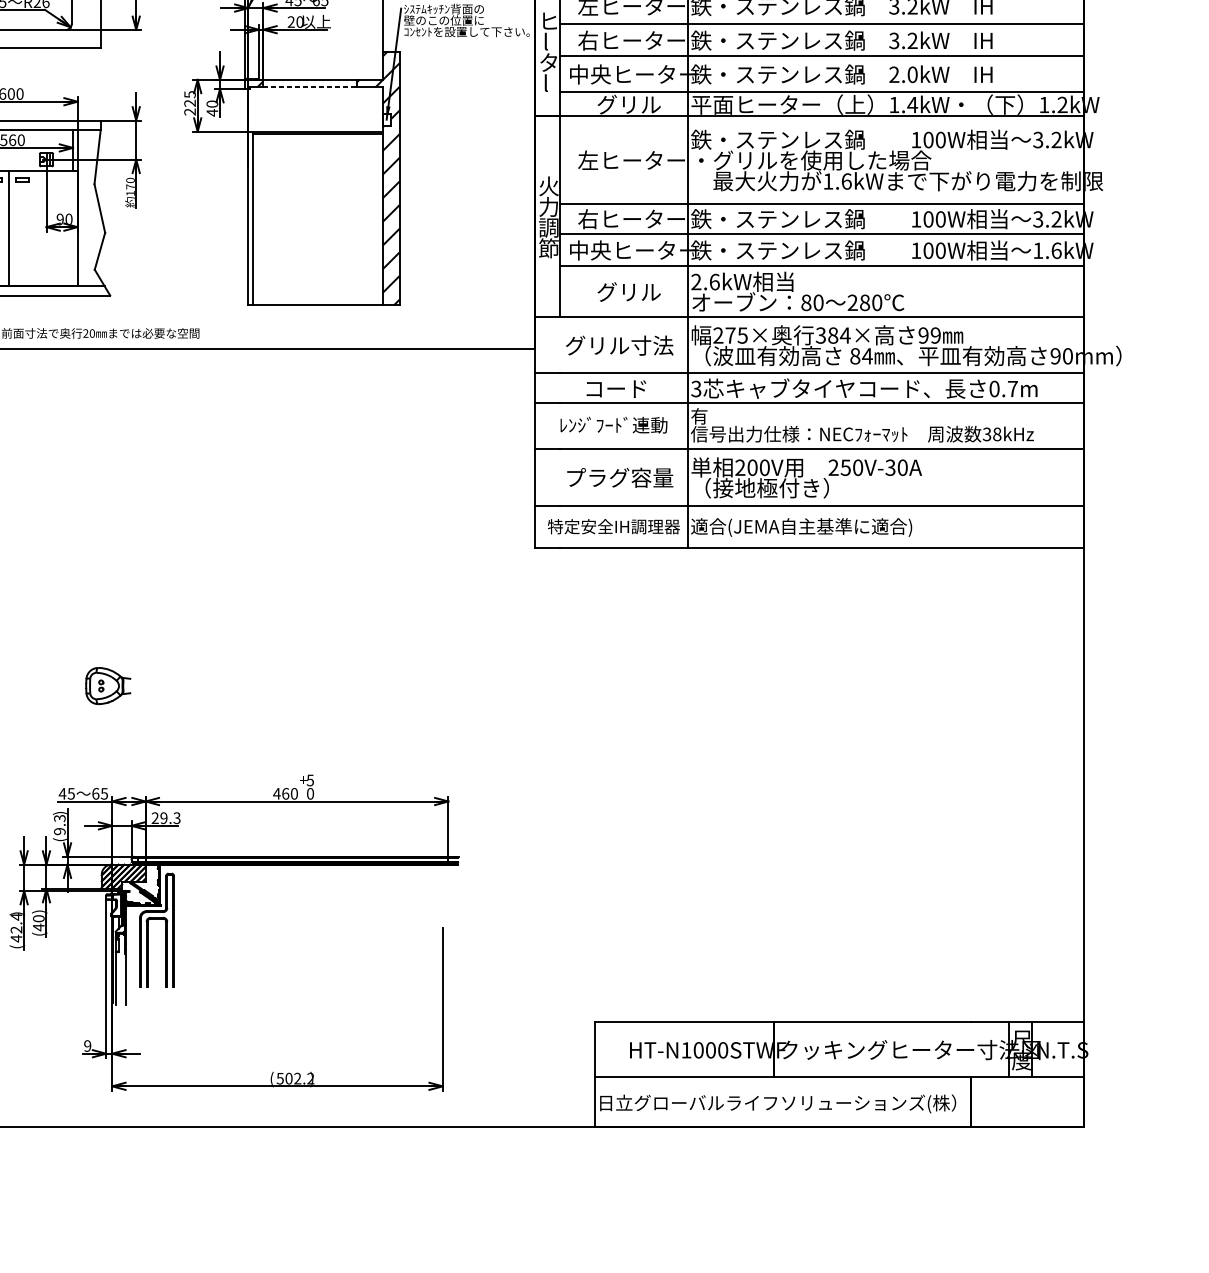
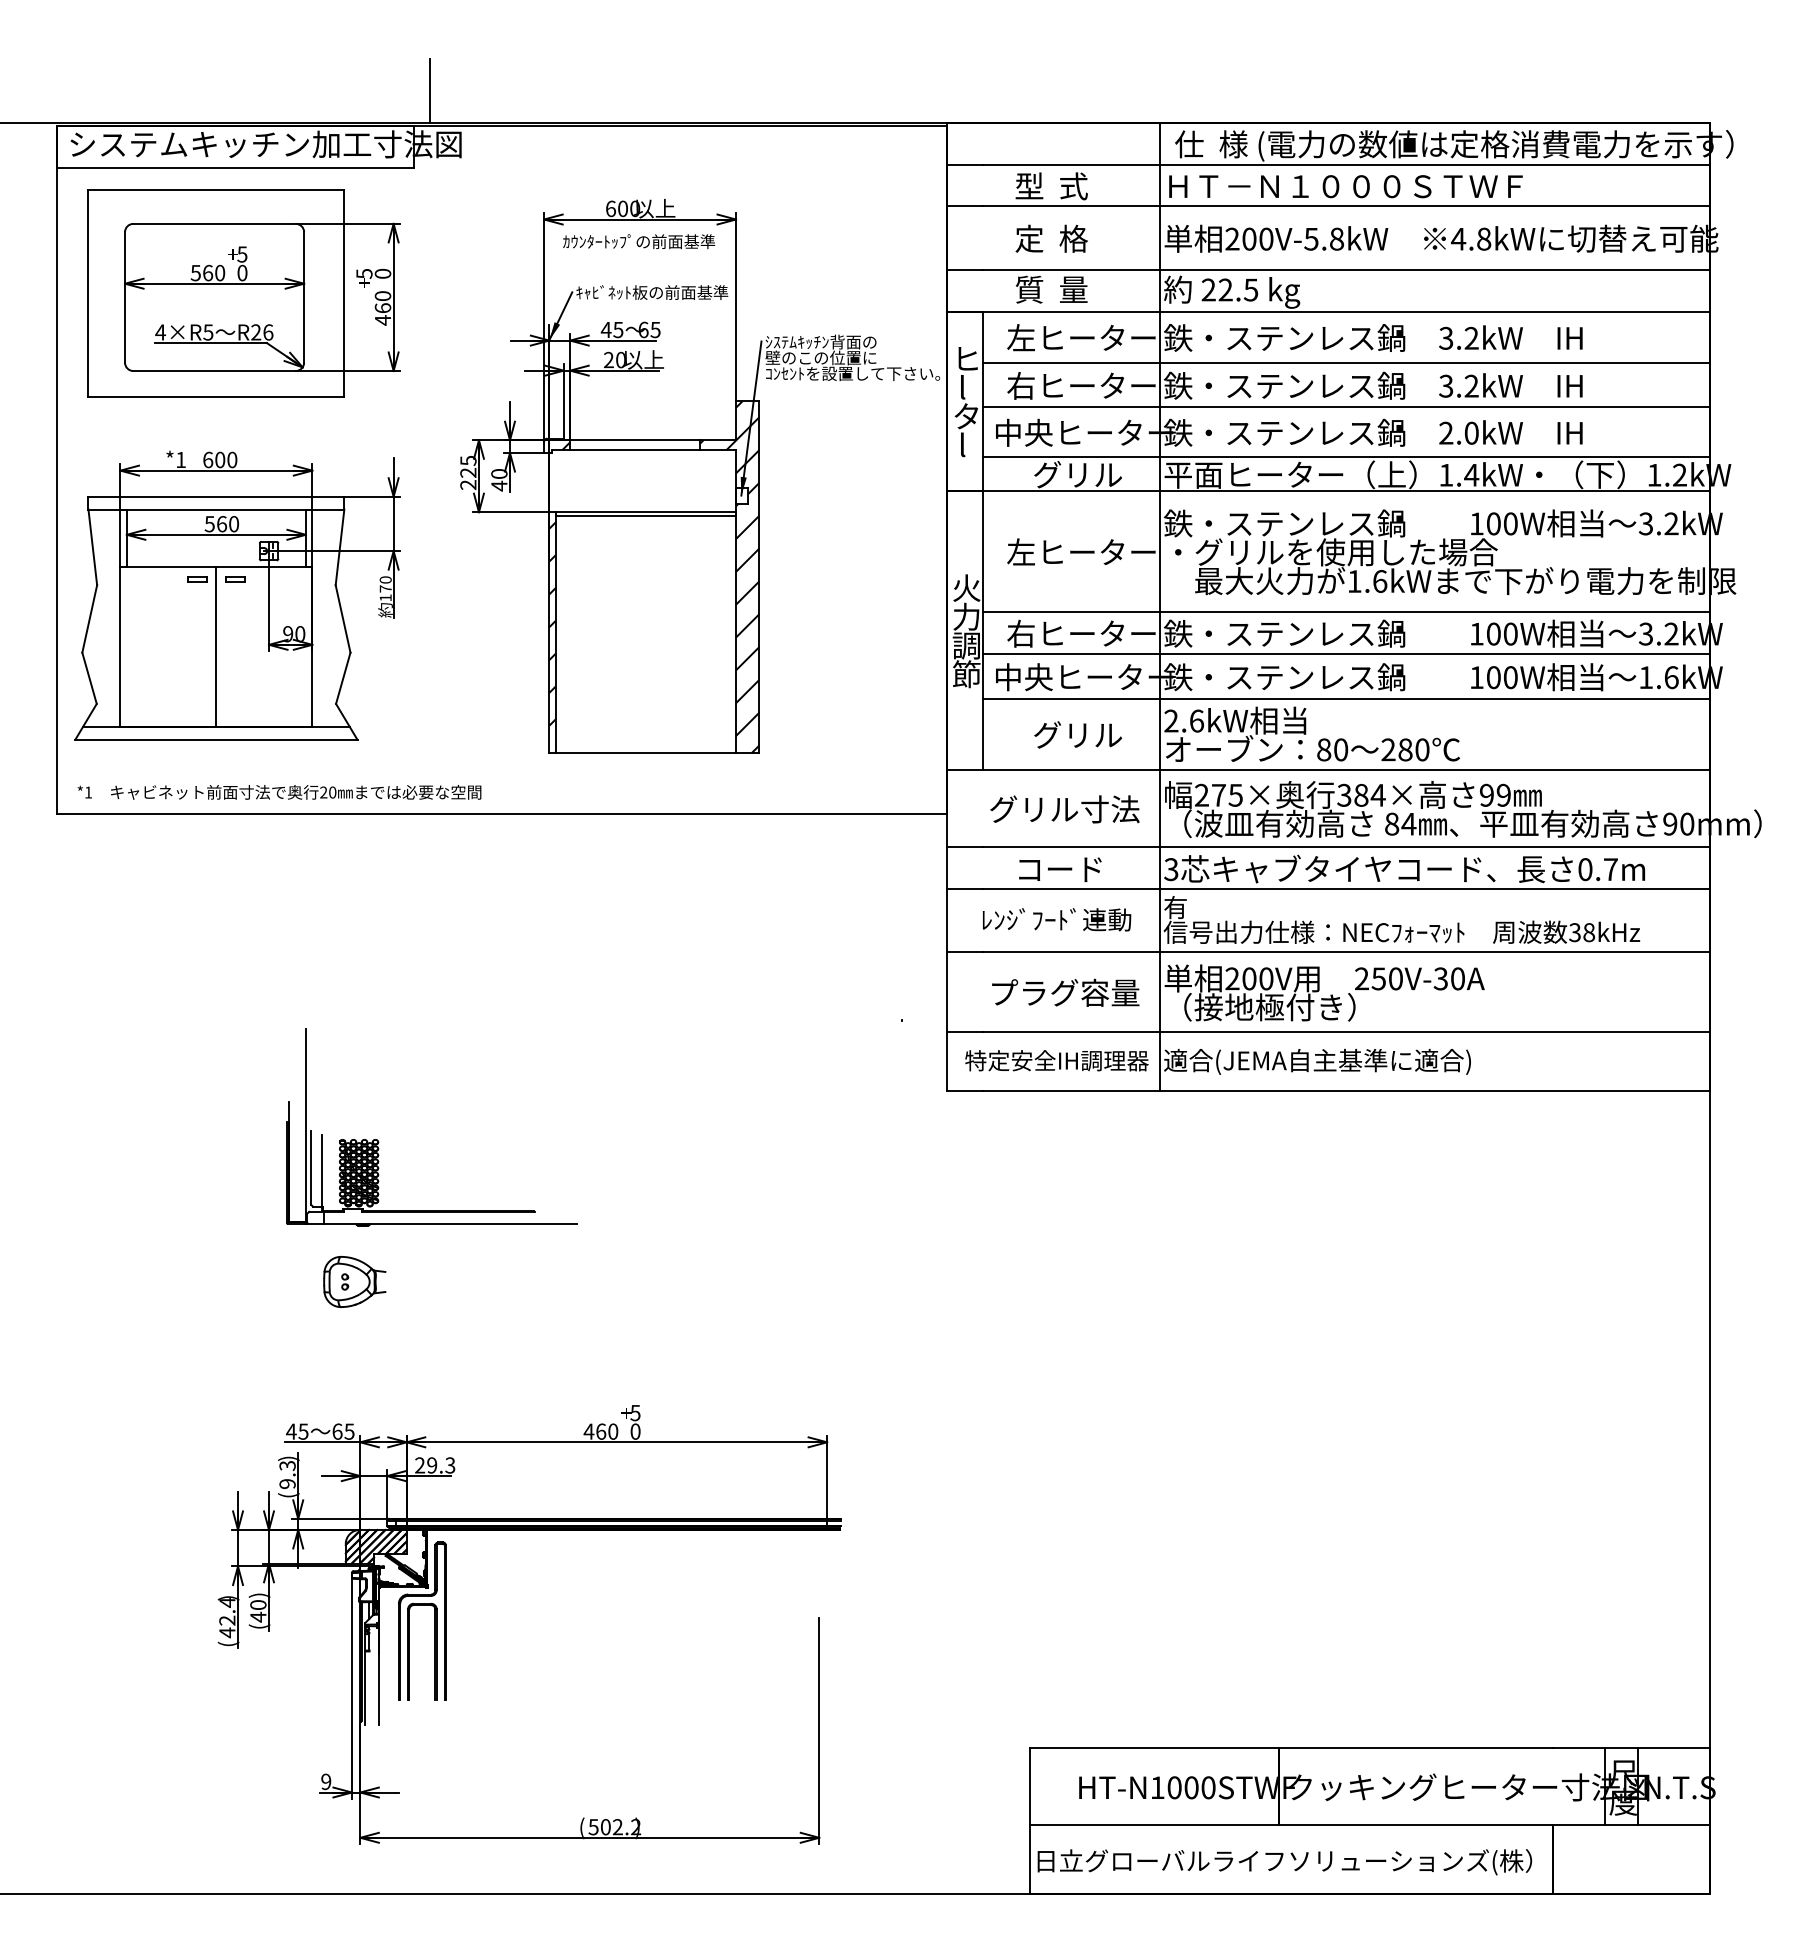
line: (310, 87) -> (635, 450), dashed -> solid
hatch: (250, 221) -> (552, 637), added
part: (126, 585) -> (379, 1142), added

